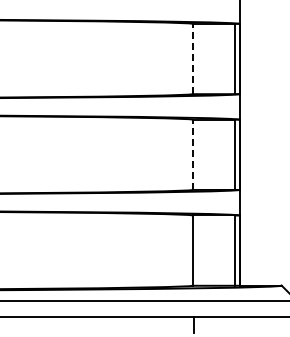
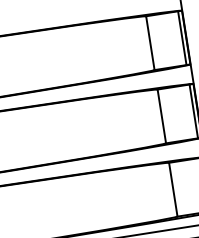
line: (193, 58) -> (150, 42), dashed -> solid
line: (193, 154) -> (162, 116), dashed -> solid

